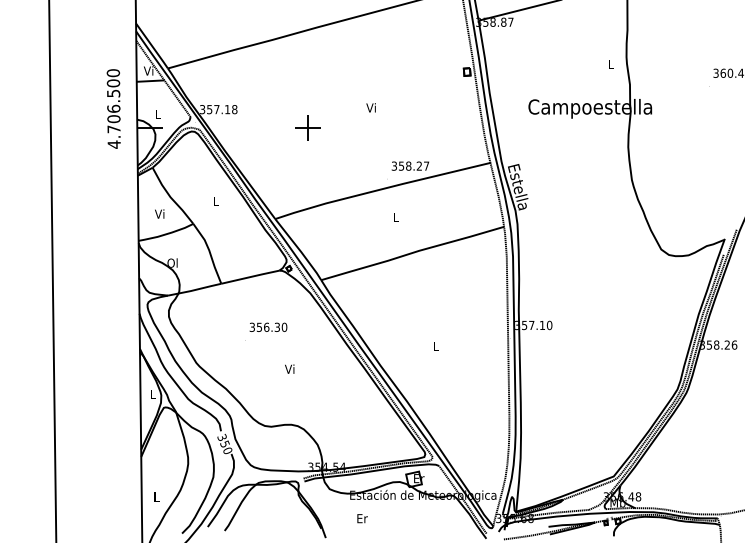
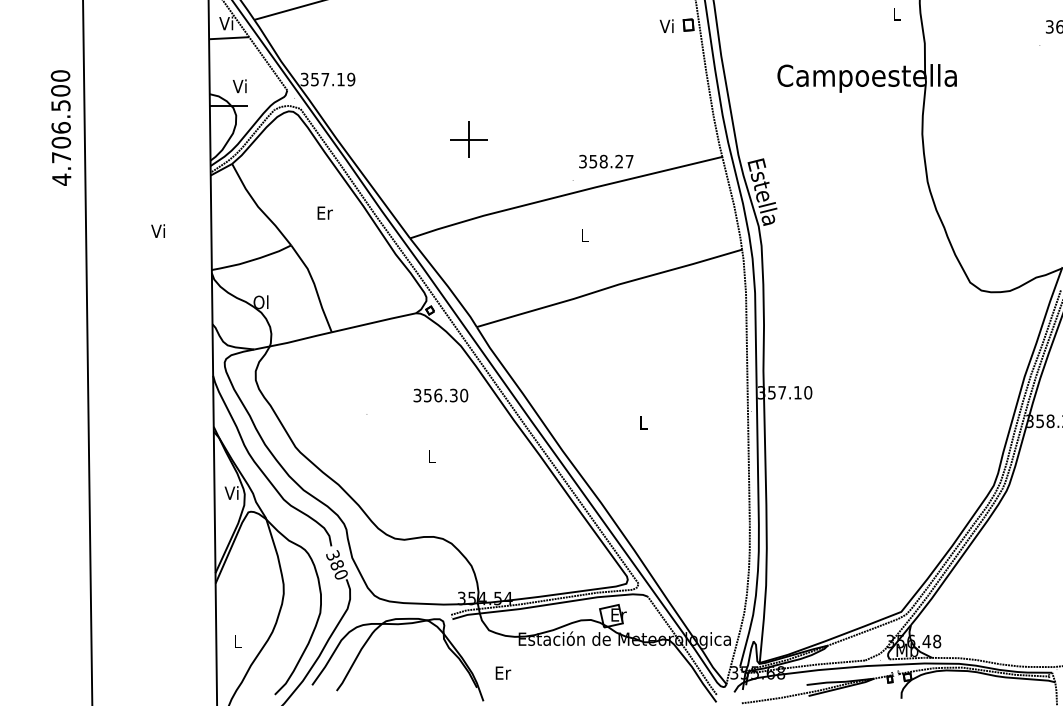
text: (370, 107) -> (665, 25), moved
text: (113, 108) -> (60, 127), moved
text: (234, 109) -> (350, 79), 357.18 -> 357.19
text: (157, 113) -> (239, 85), L -> Vi
part: (307, 127) -> (468, 138), moved
text: (216, 201) -> (324, 212), L -> Er
text: (159, 213) -> (157, 230), moved
text: (268, 326) -> (440, 394), moved
text: (289, 368) -> (430, 455), Vi -> L
text: (151, 394) -> (230, 492), L -> Vi
text: (224, 443) -> (336, 564), 350 -> 380
text: (362, 518) -> (503, 672), moved

